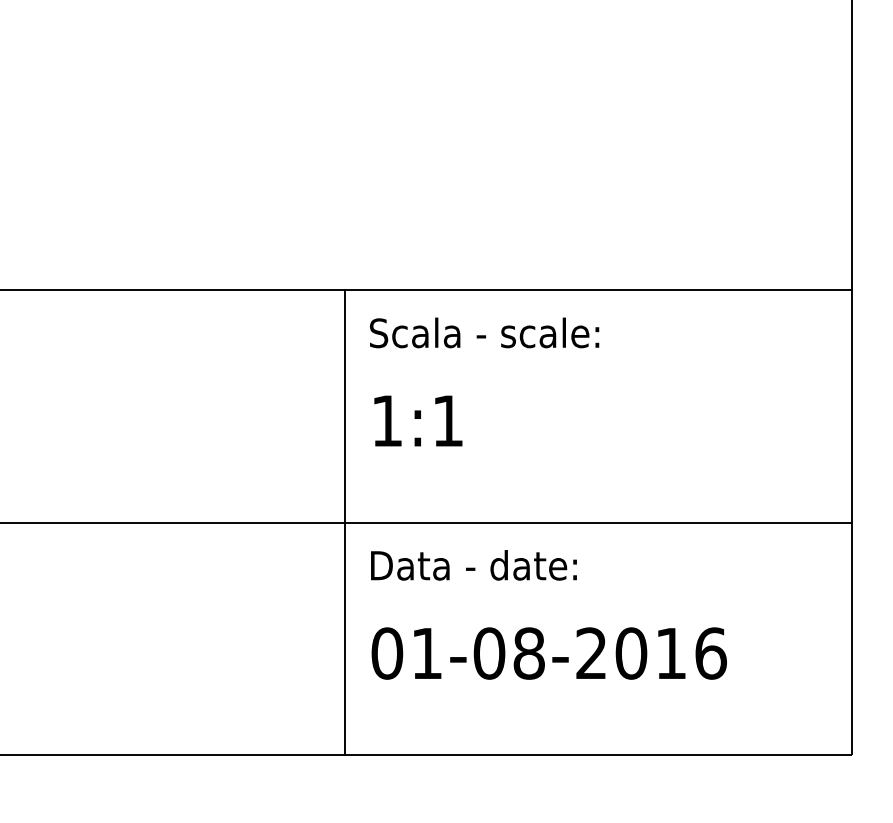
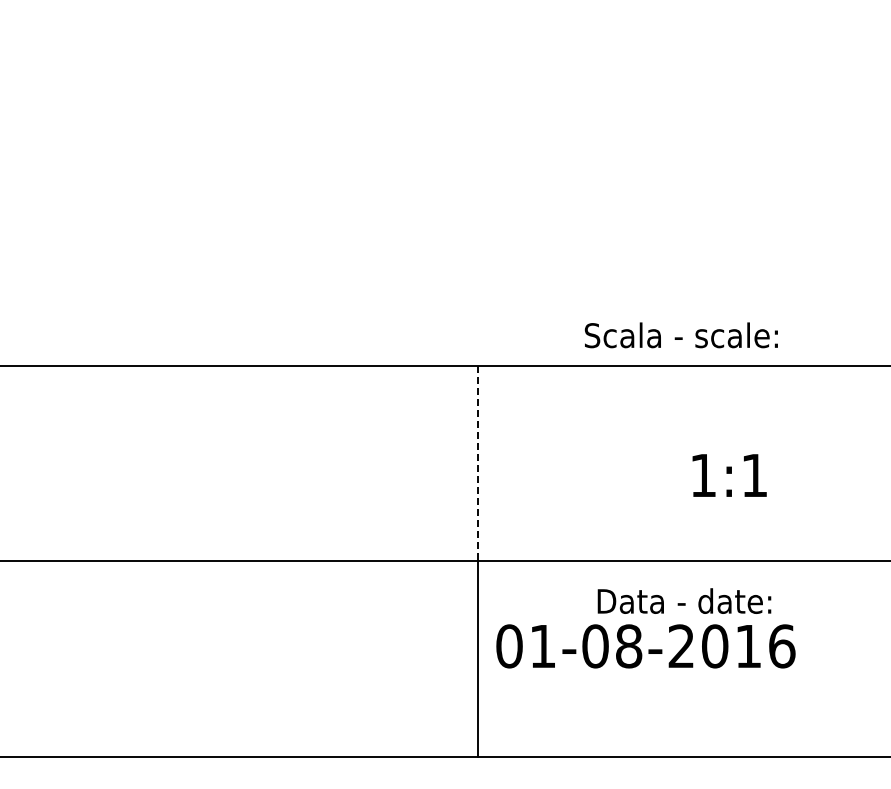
text: (483, 333) -> (680, 335), moved
line: (344, 406) -> (477, 463), solid -> dashed
text: (418, 420) -> (729, 475), moved
text: (473, 564) -> (684, 600), moved
text: (548, 653) -> (645, 646), moved

